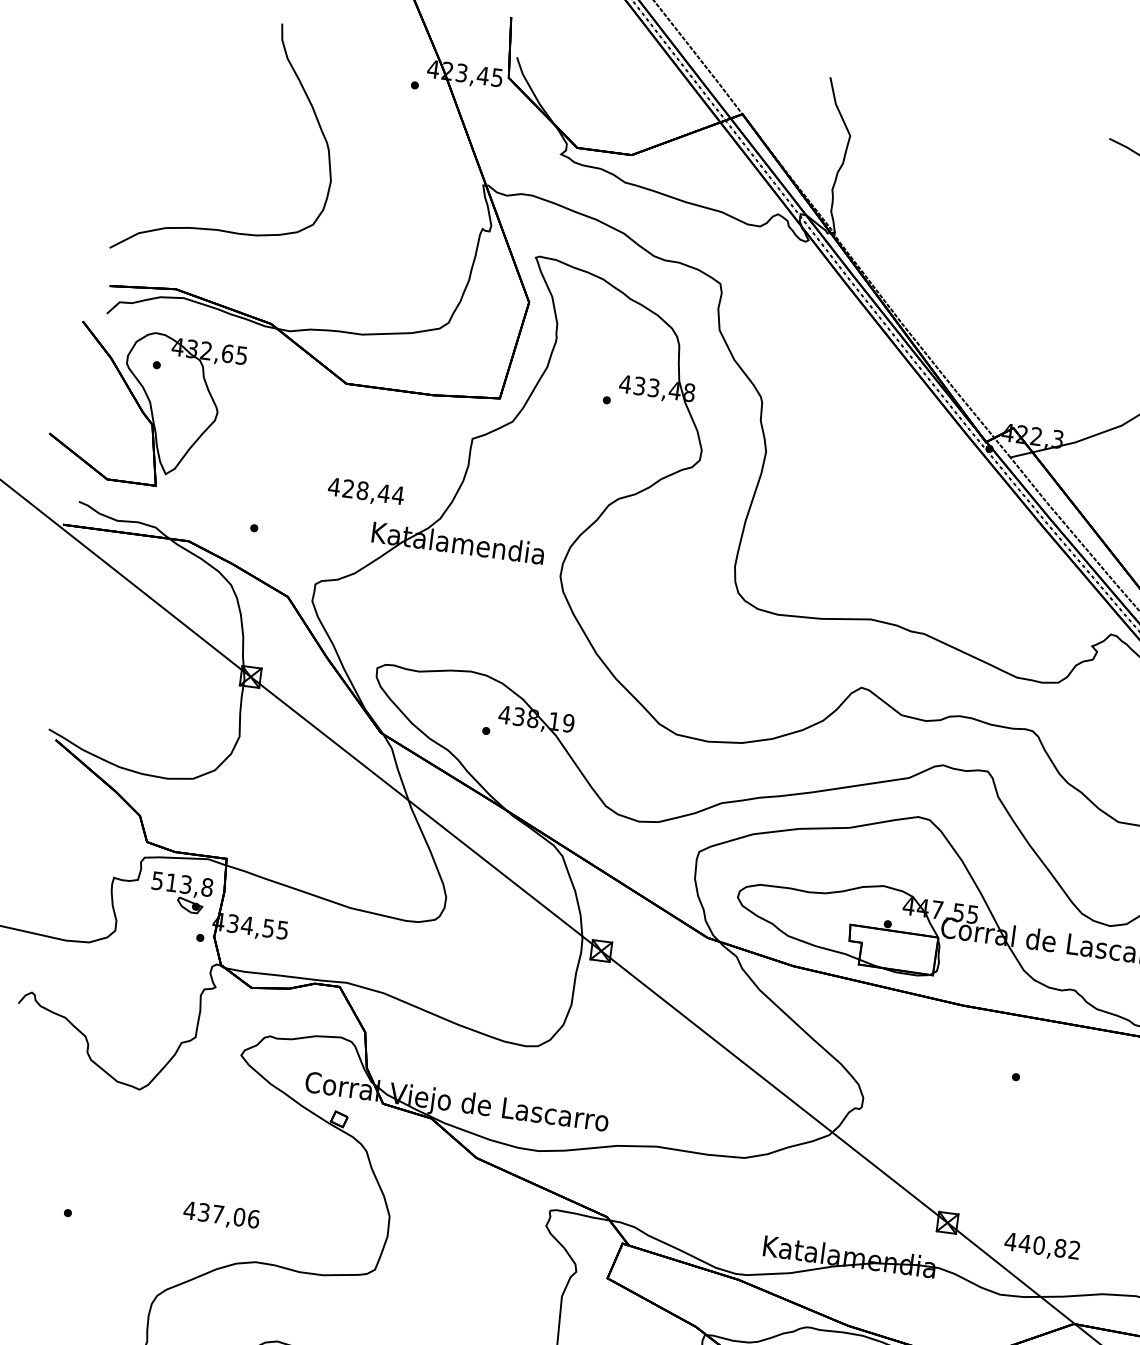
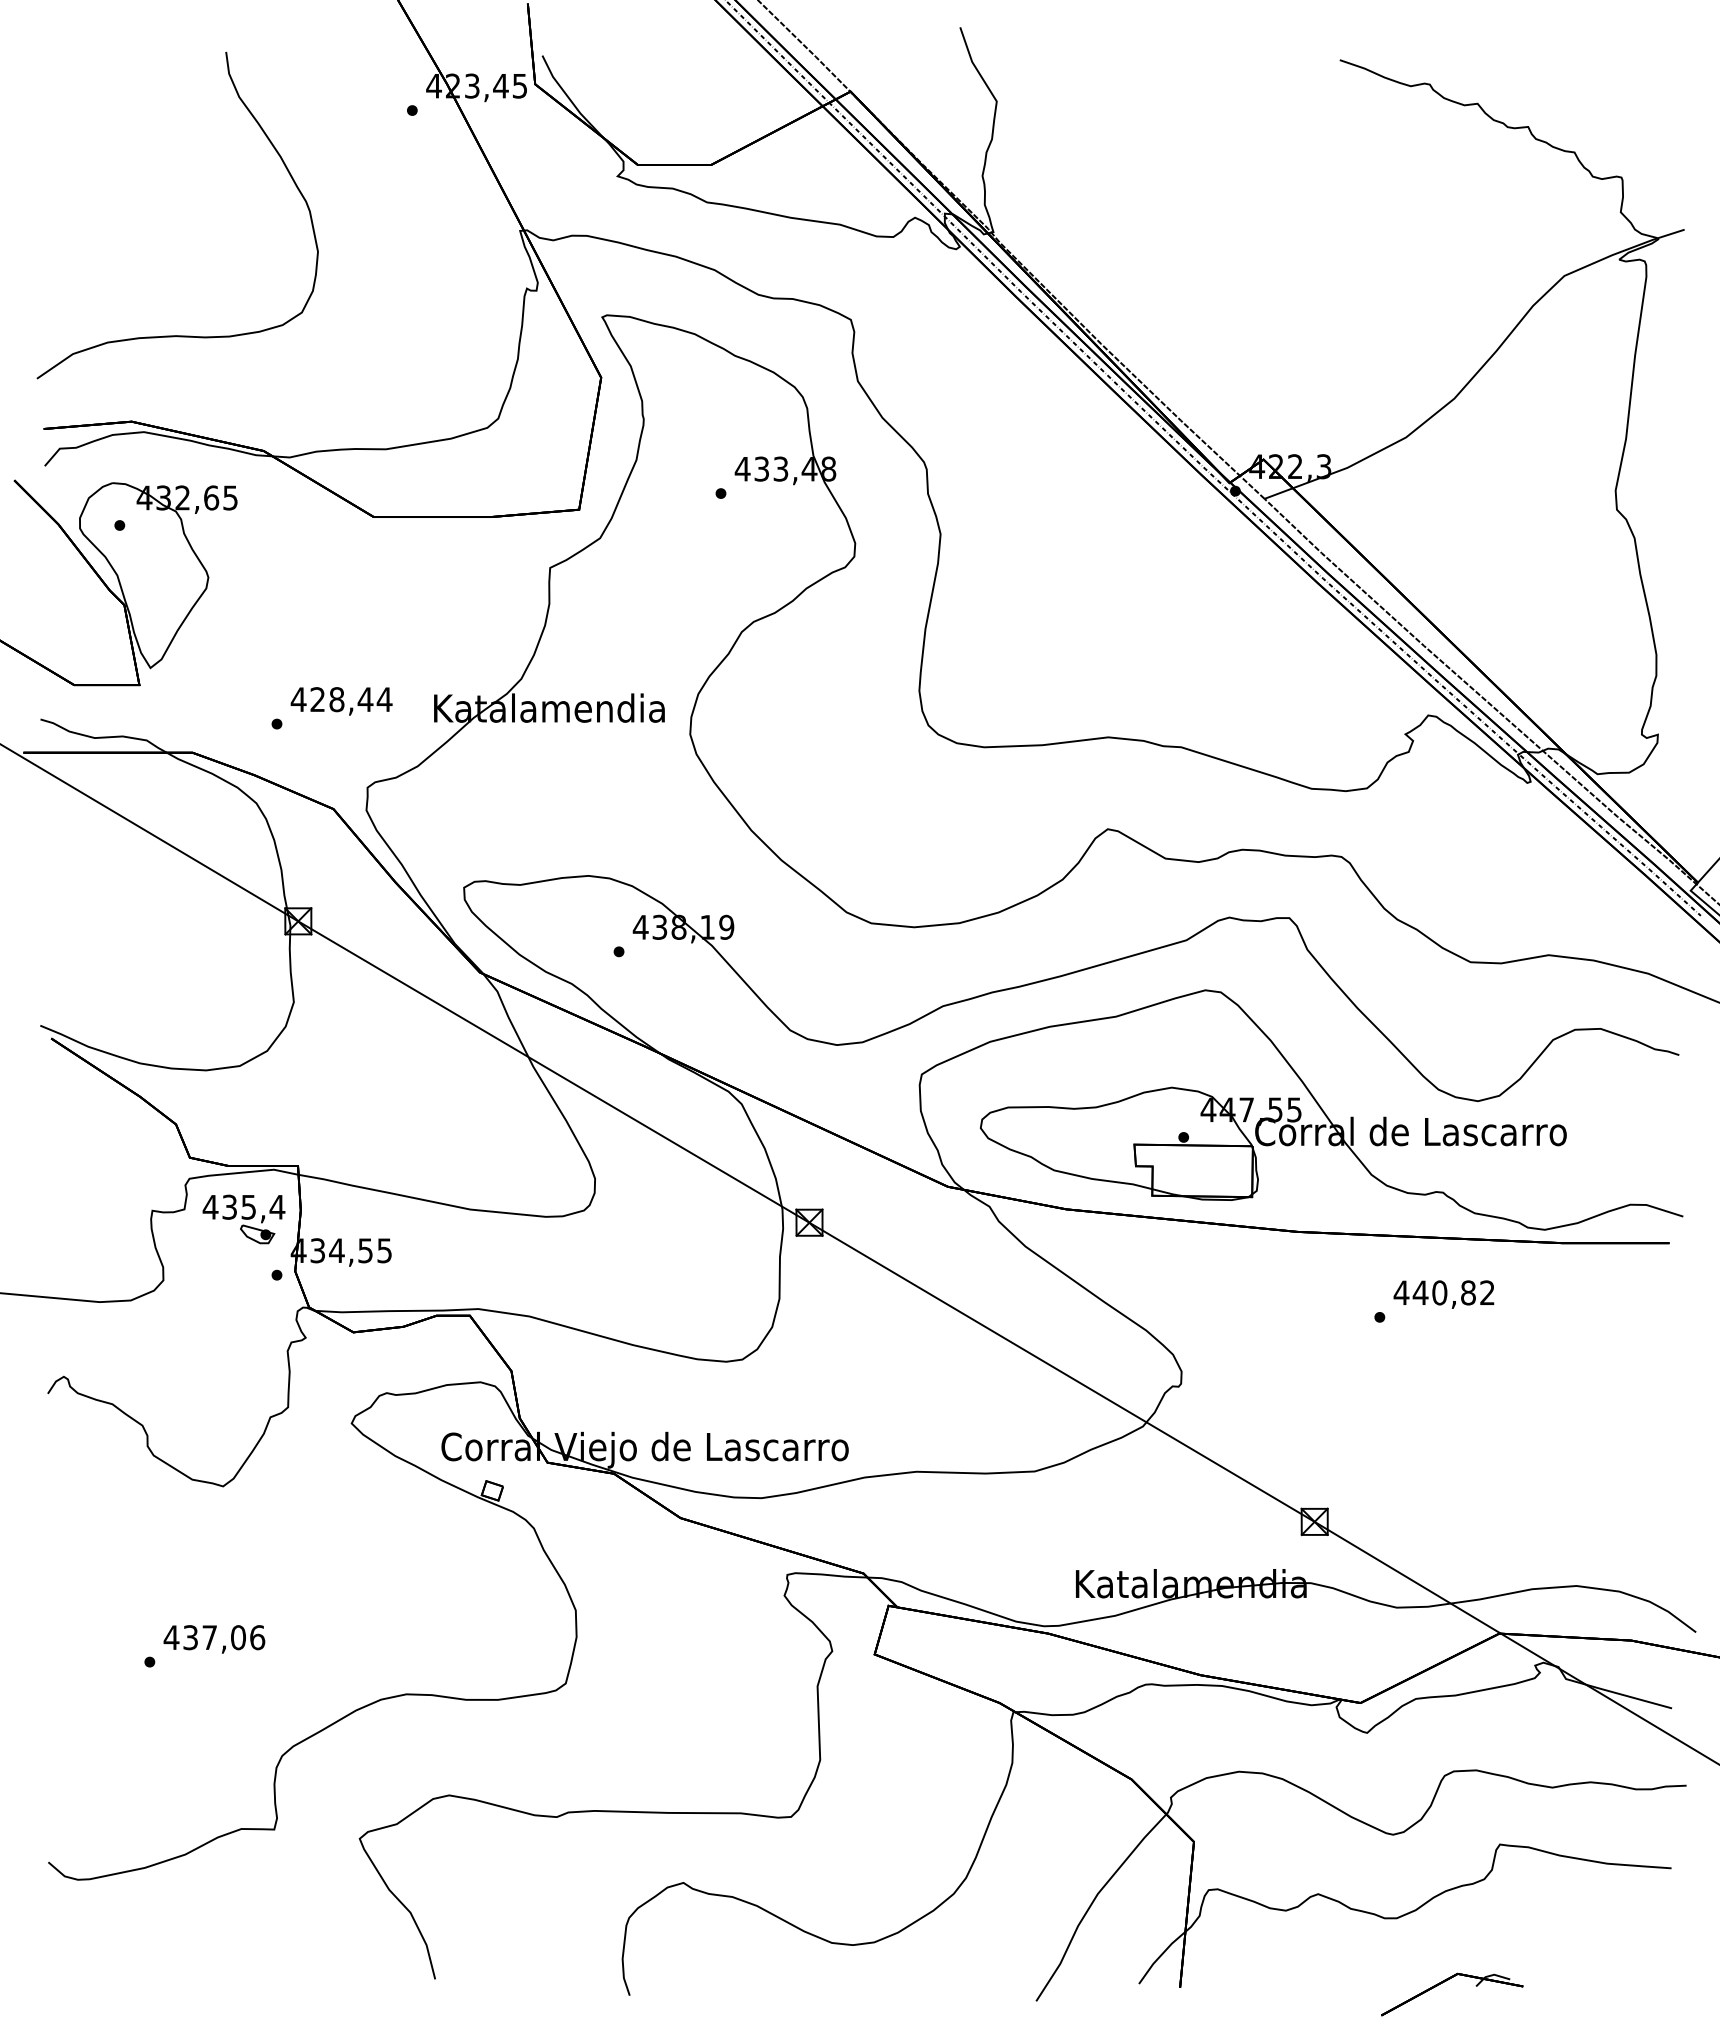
text: (365, 492) -> (341, 701), moved
text: (182, 883) -> (243, 1206), 513,8 -> 435,4
text: (221, 1216) -> (214, 1639), moved
text: (1041, 1247) -> (1443, 1294), moved

